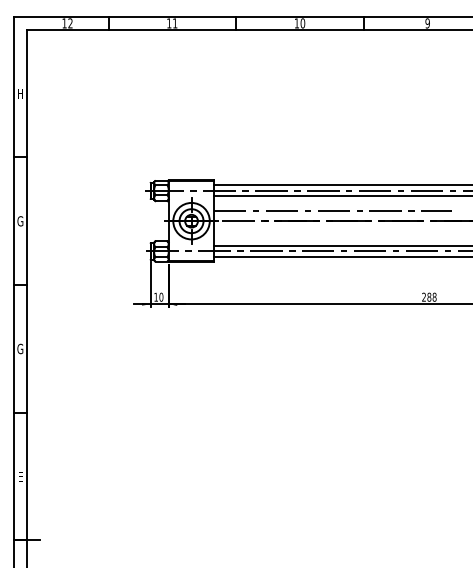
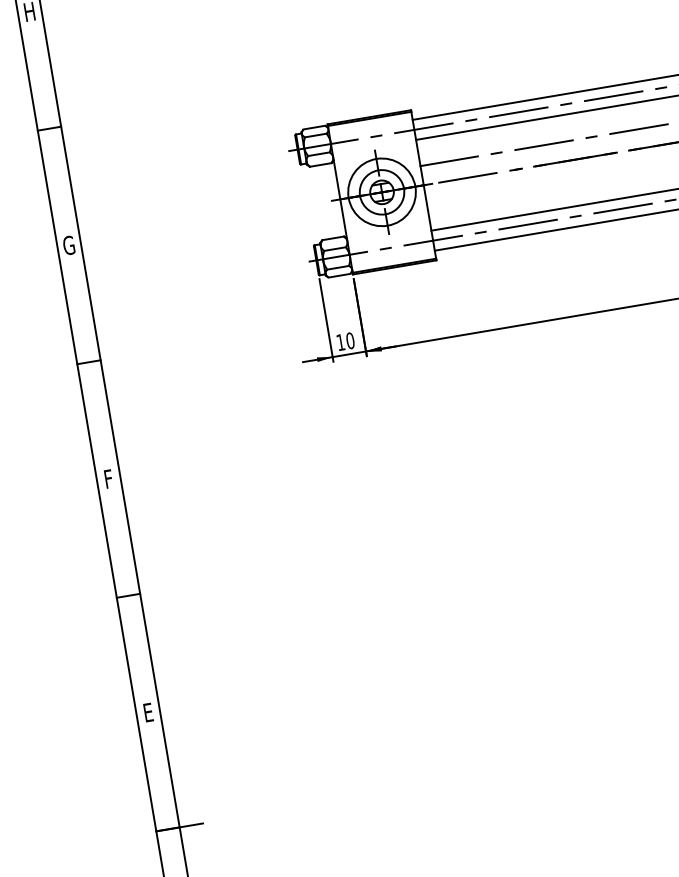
text: (20, 348) -> (108, 478), G -> F

